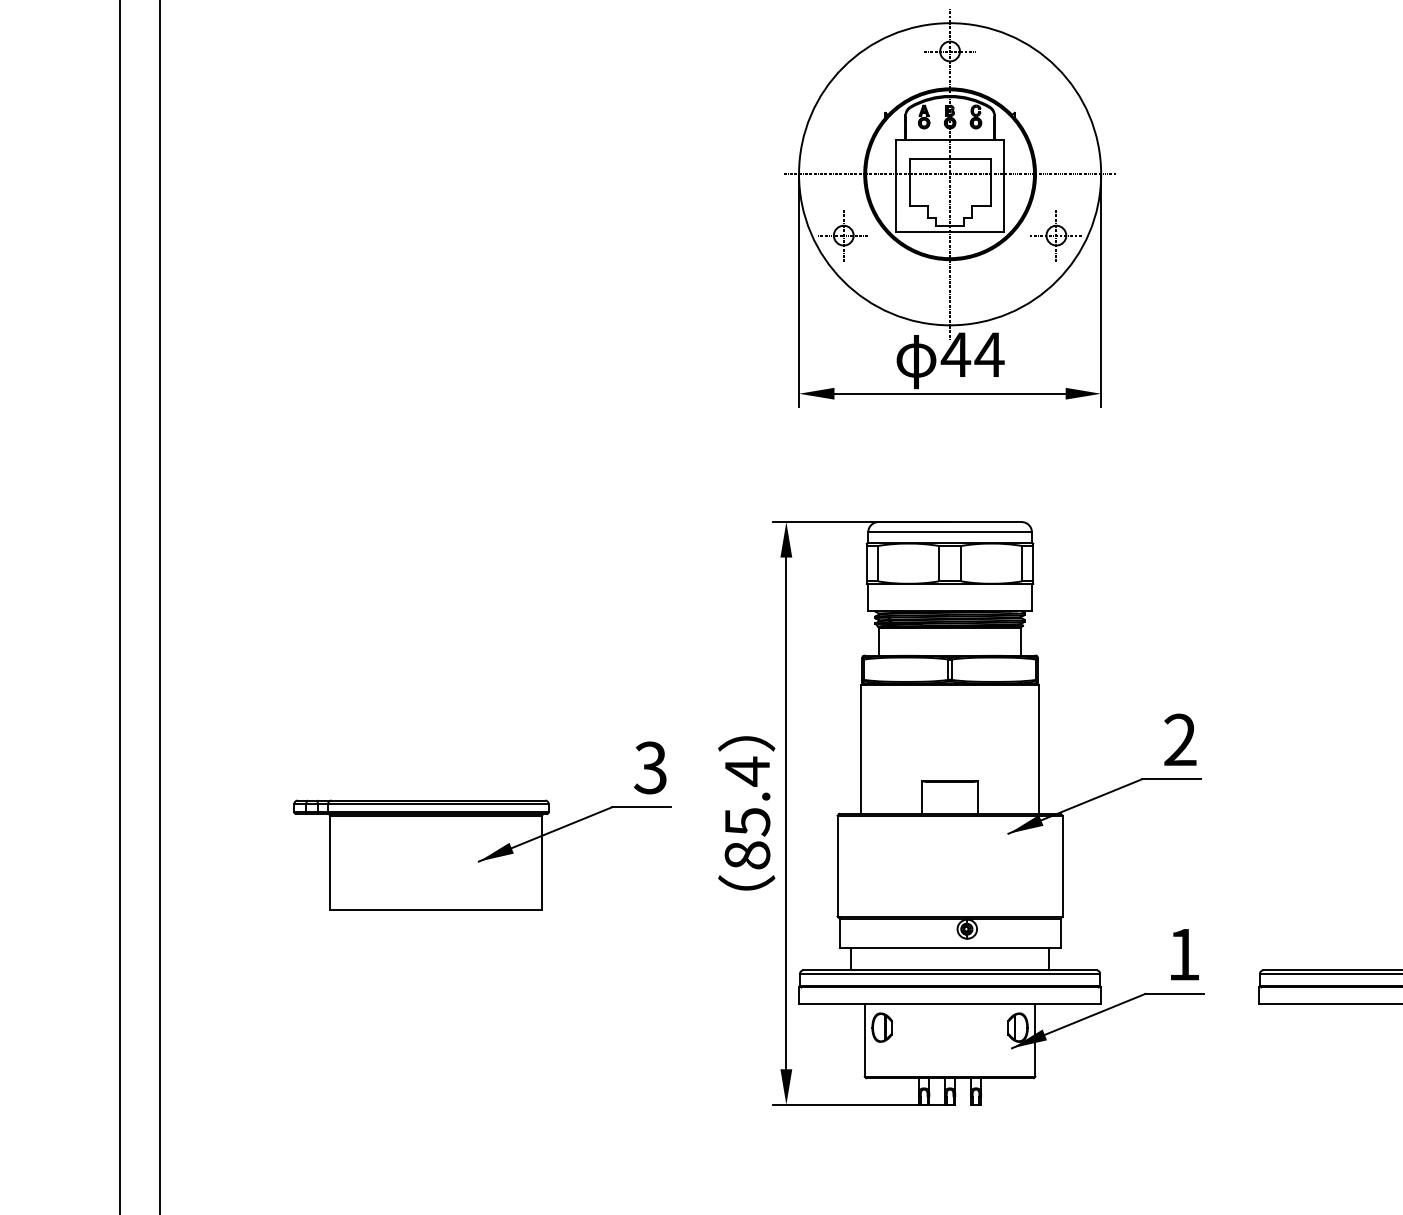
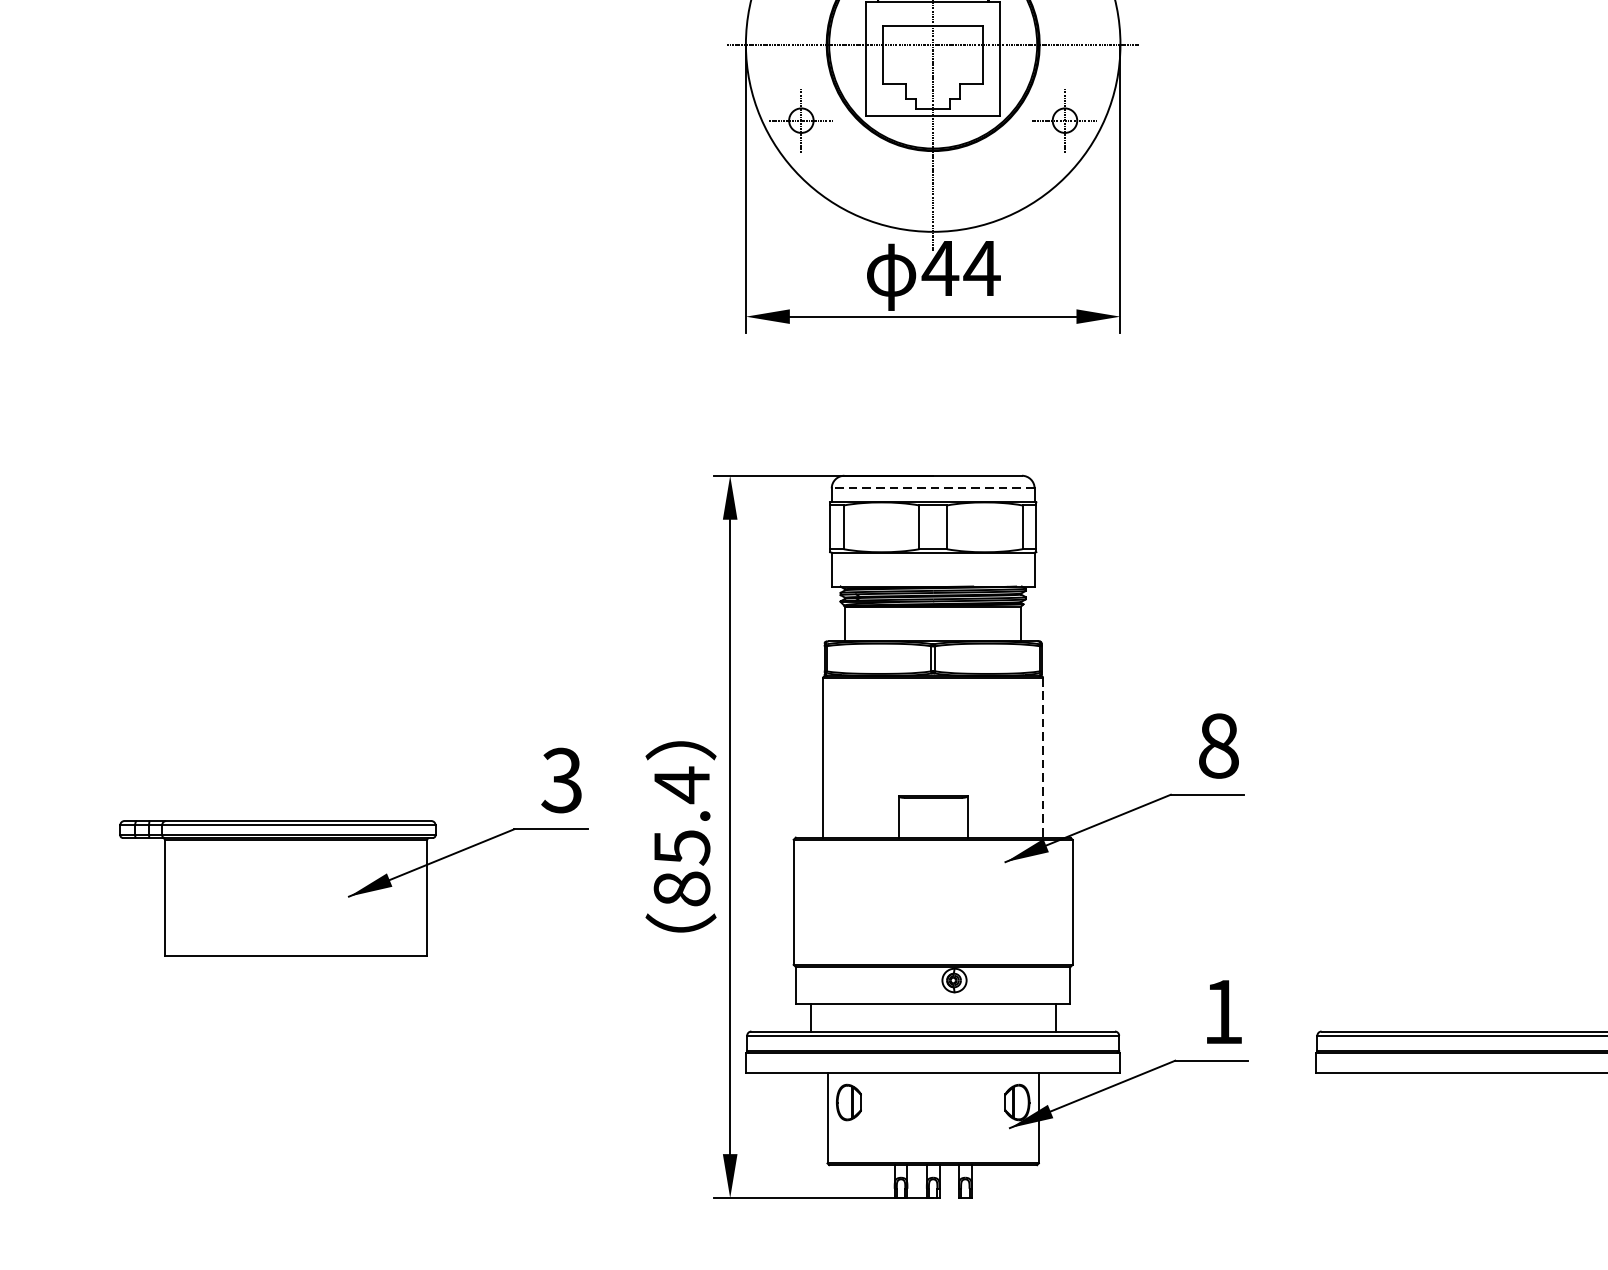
line: (950, 532) -> (933, 488), solid -> dashed
text: (1180, 739) -> (1218, 745), 2 -> 8
line: (1038, 750) -> (1042, 758), solid -> dashed

